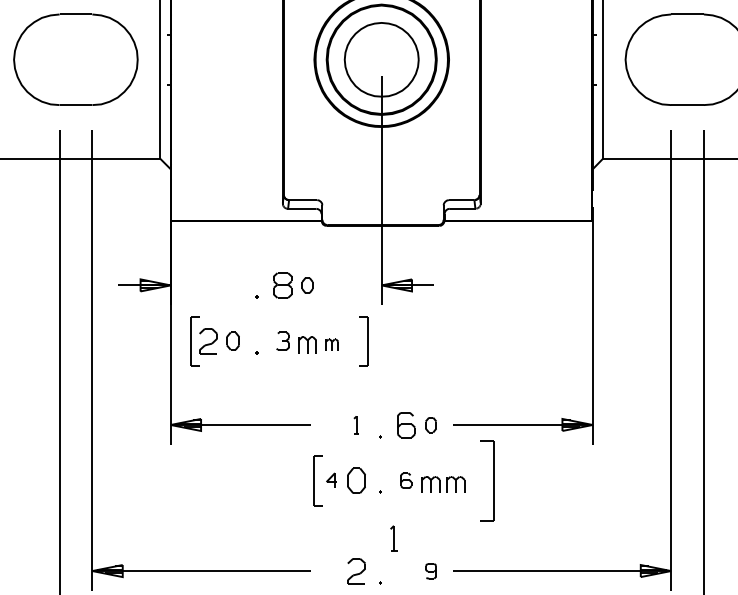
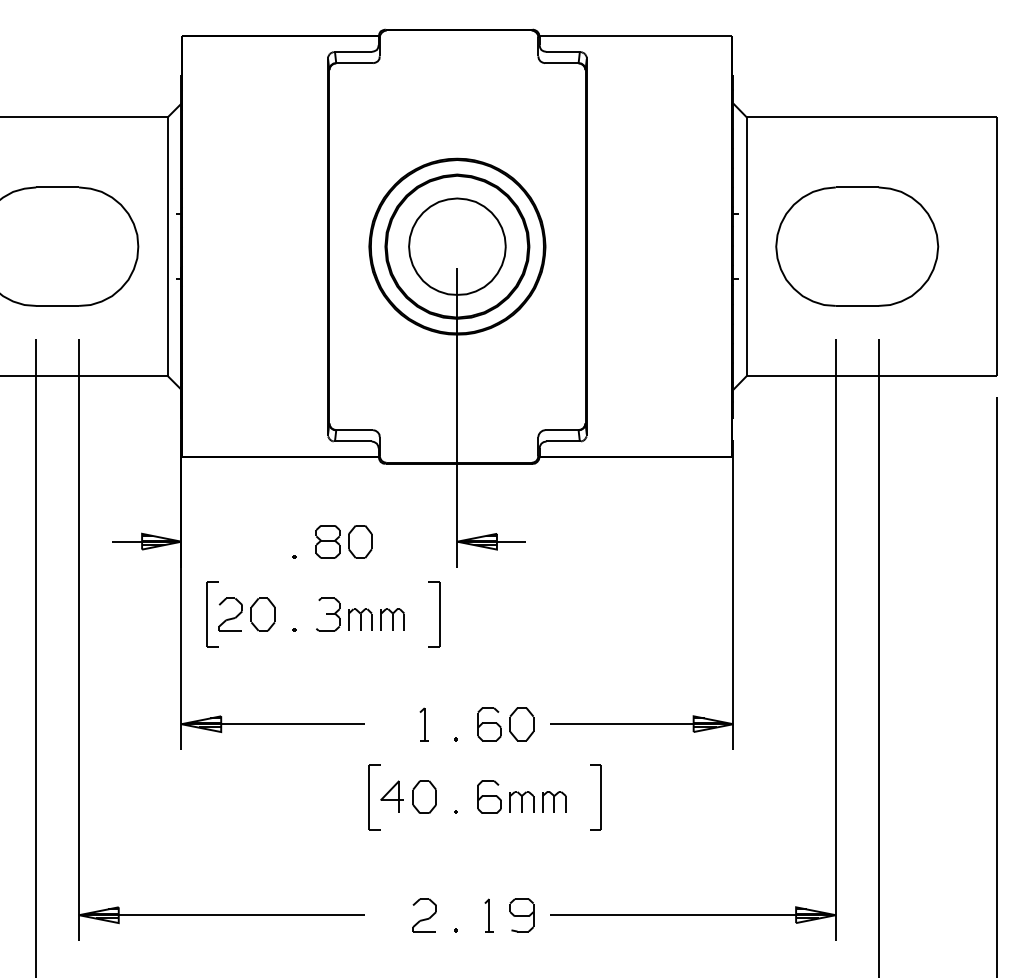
part: (307, 285) -> (360, 541), size x1.67
part: (232, 341) -> (262, 614), size x1.43
part: (283, 341) -> (328, 614), size x1.43
part: (332, 344) -> (392, 619), size x1.43
part: (355, 425) -> (423, 724), size x1.43
part: (430, 425) -> (521, 724), size x1.67
part: (331, 480) -> (391, 796), size x1.67
part: (406, 480) -> (489, 796), size x1.67
part: (487, 481) -> (595, 797), size x0.62
part: (393, 538) -> (488, 915), moved
part: (430, 571) -> (521, 915), size x1.67

